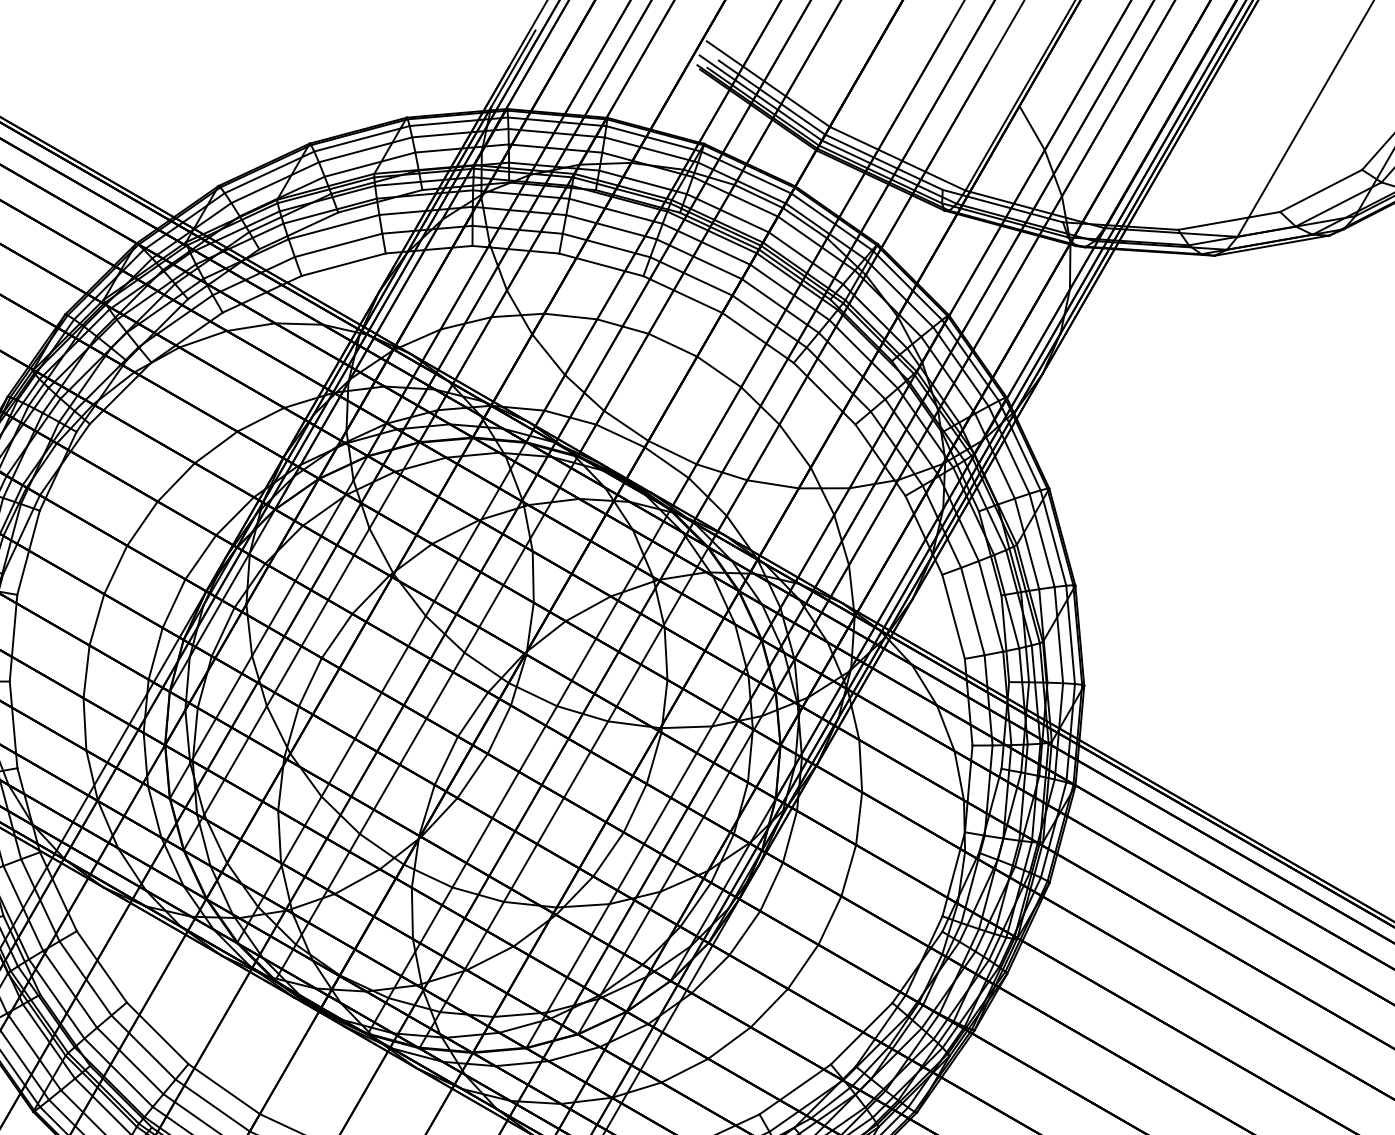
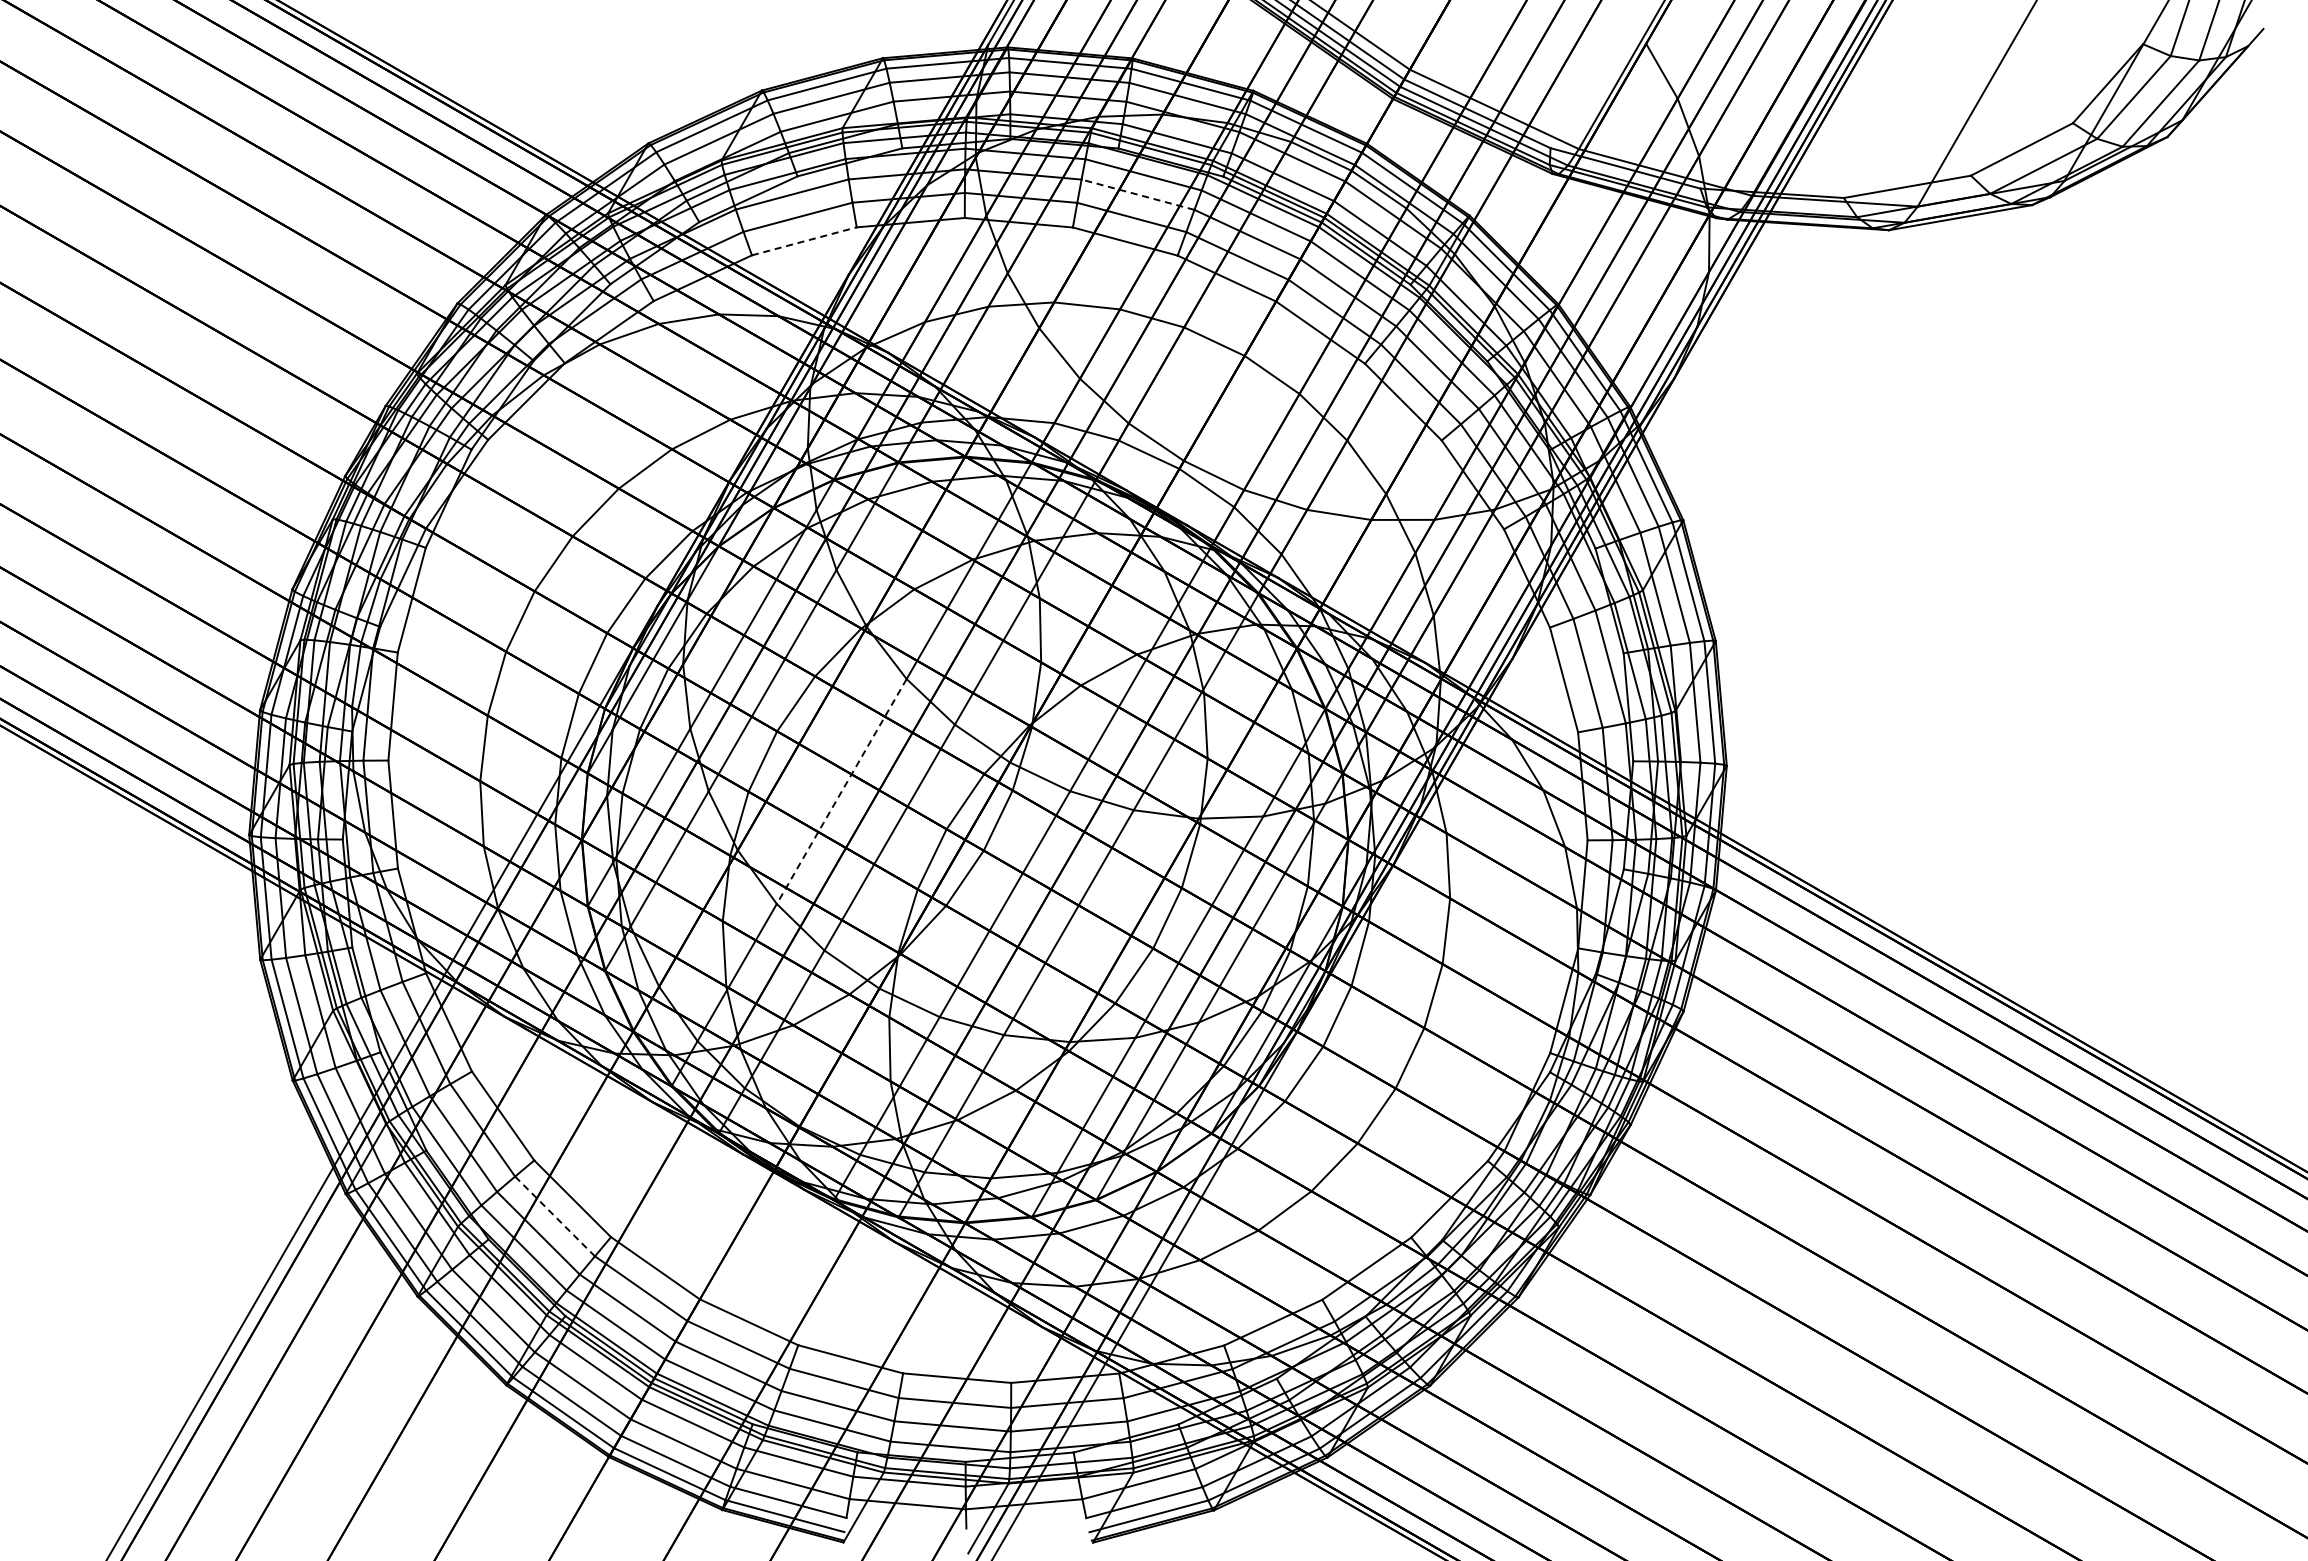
line: (611, 227) -> (1137, 194), solid -> dashed
line: (343, 264) -> (804, 241), solid -> dashed
line: (373, 706) -> (841, 791), solid -> dashed
line: (143, 1047) -> (555, 1216), solid -> dashed

